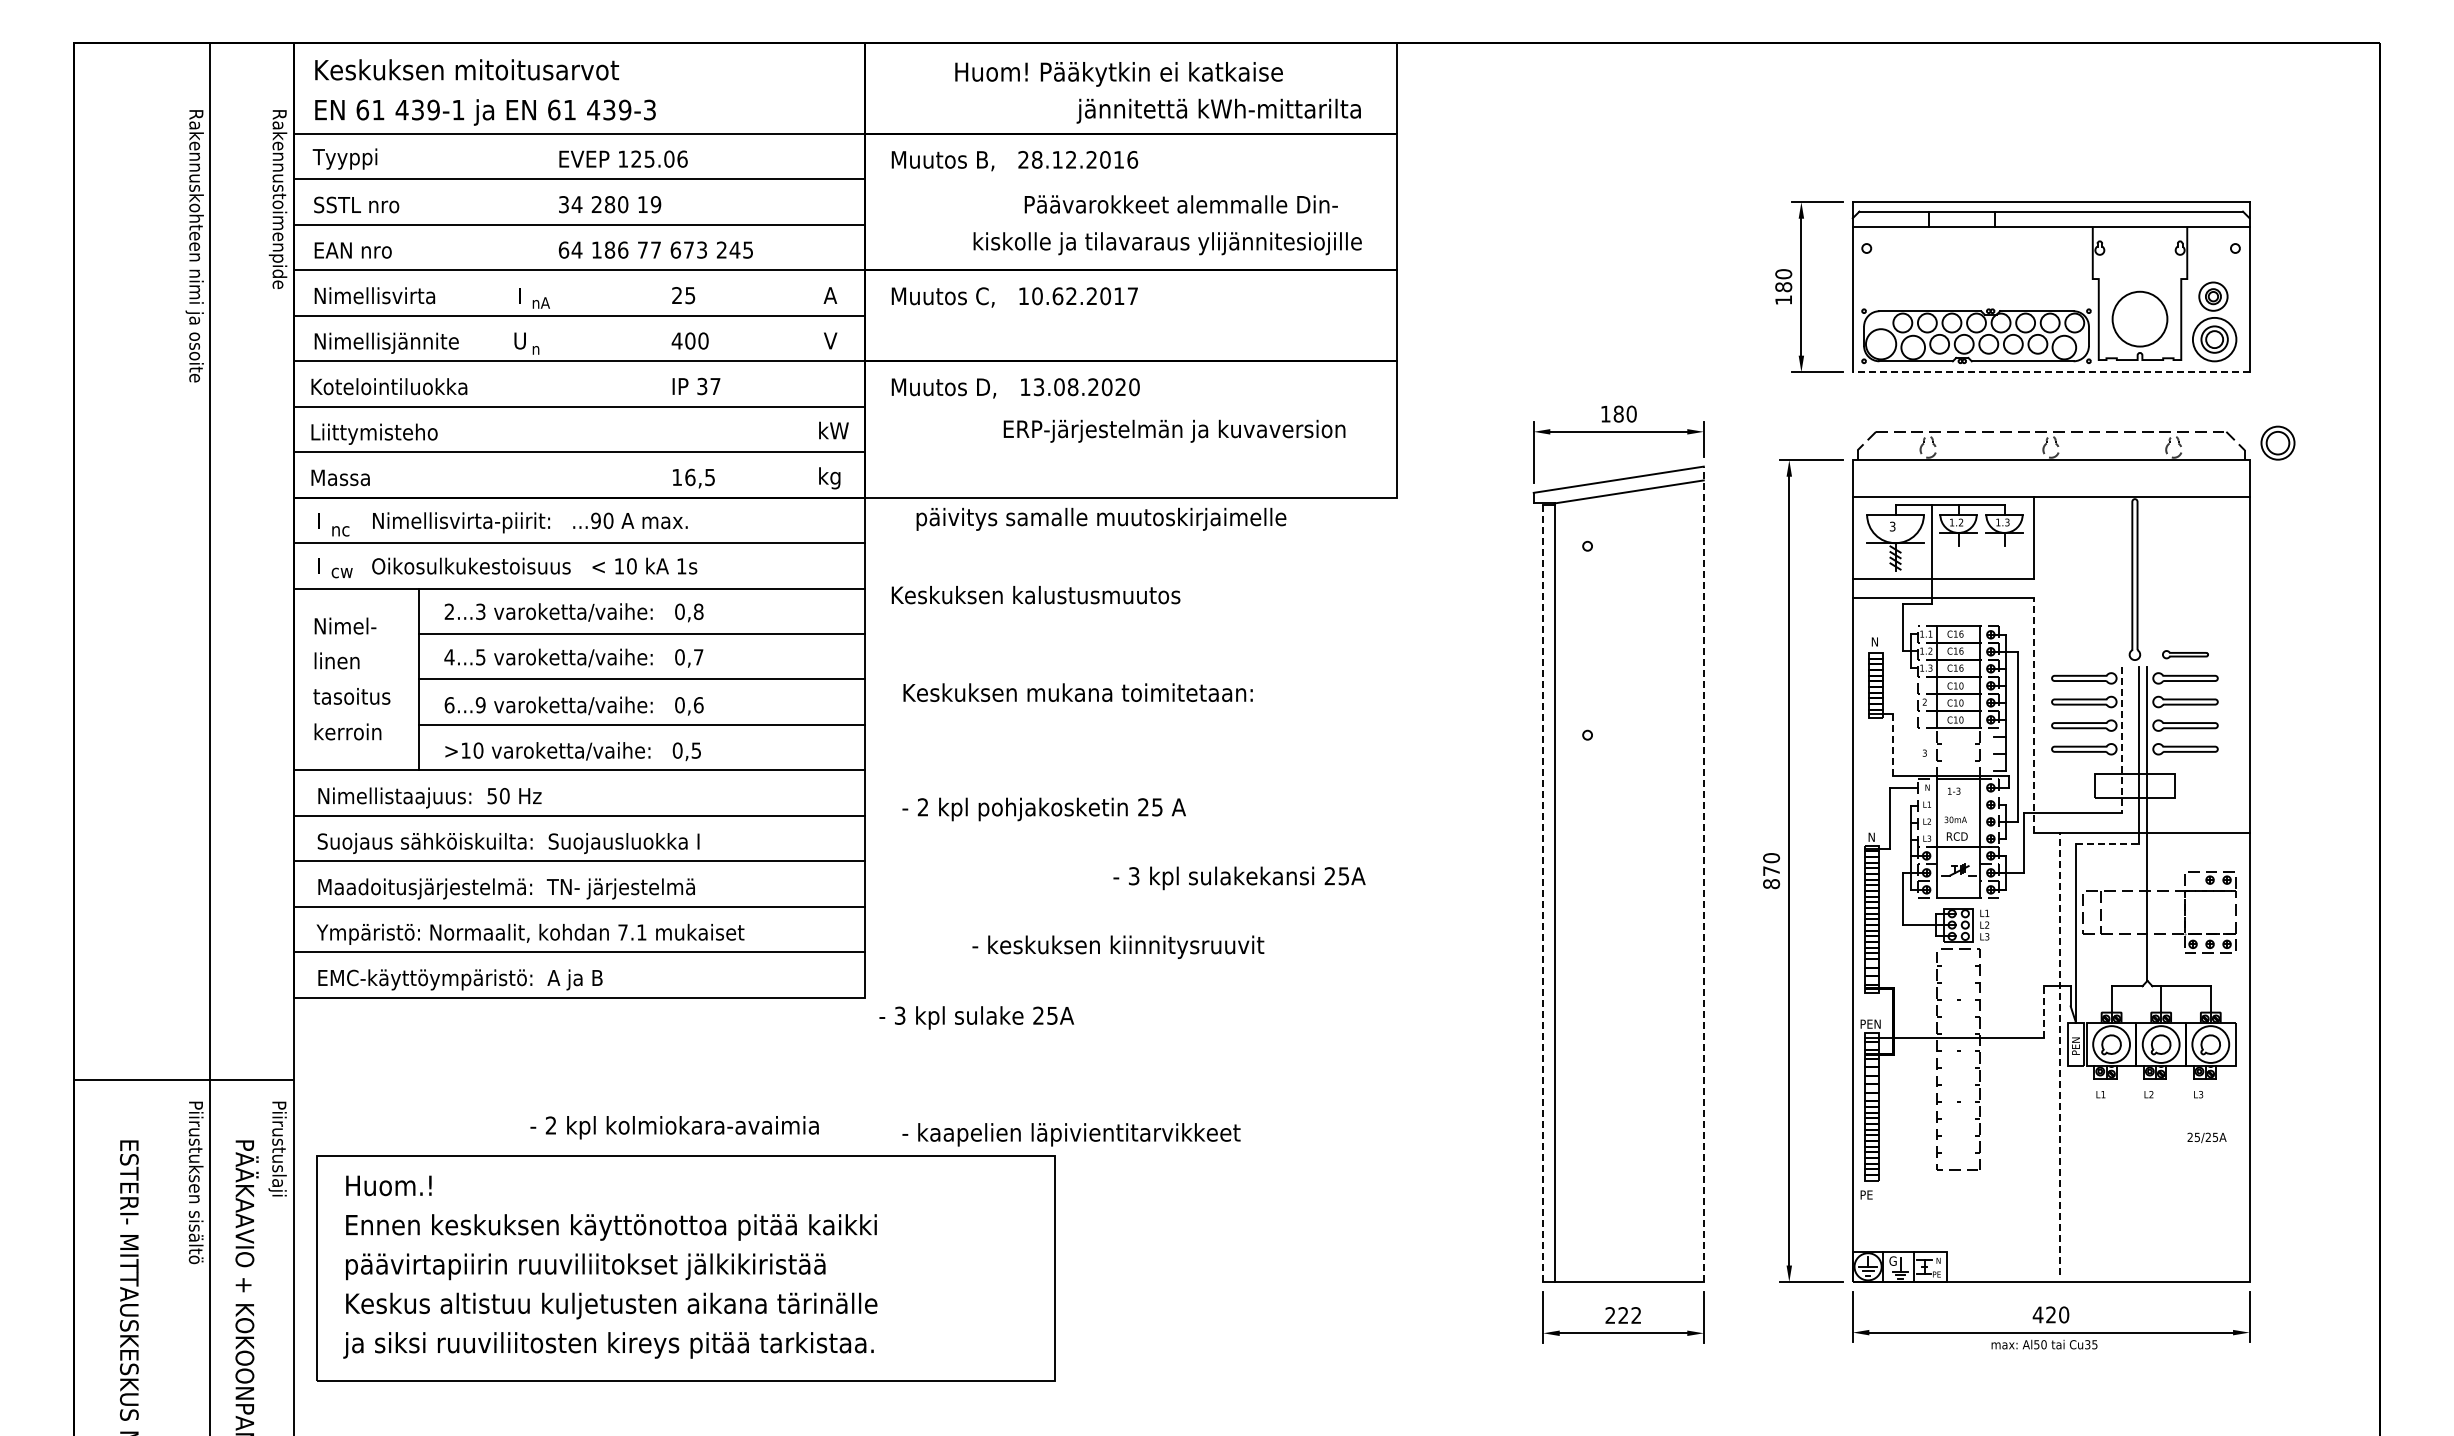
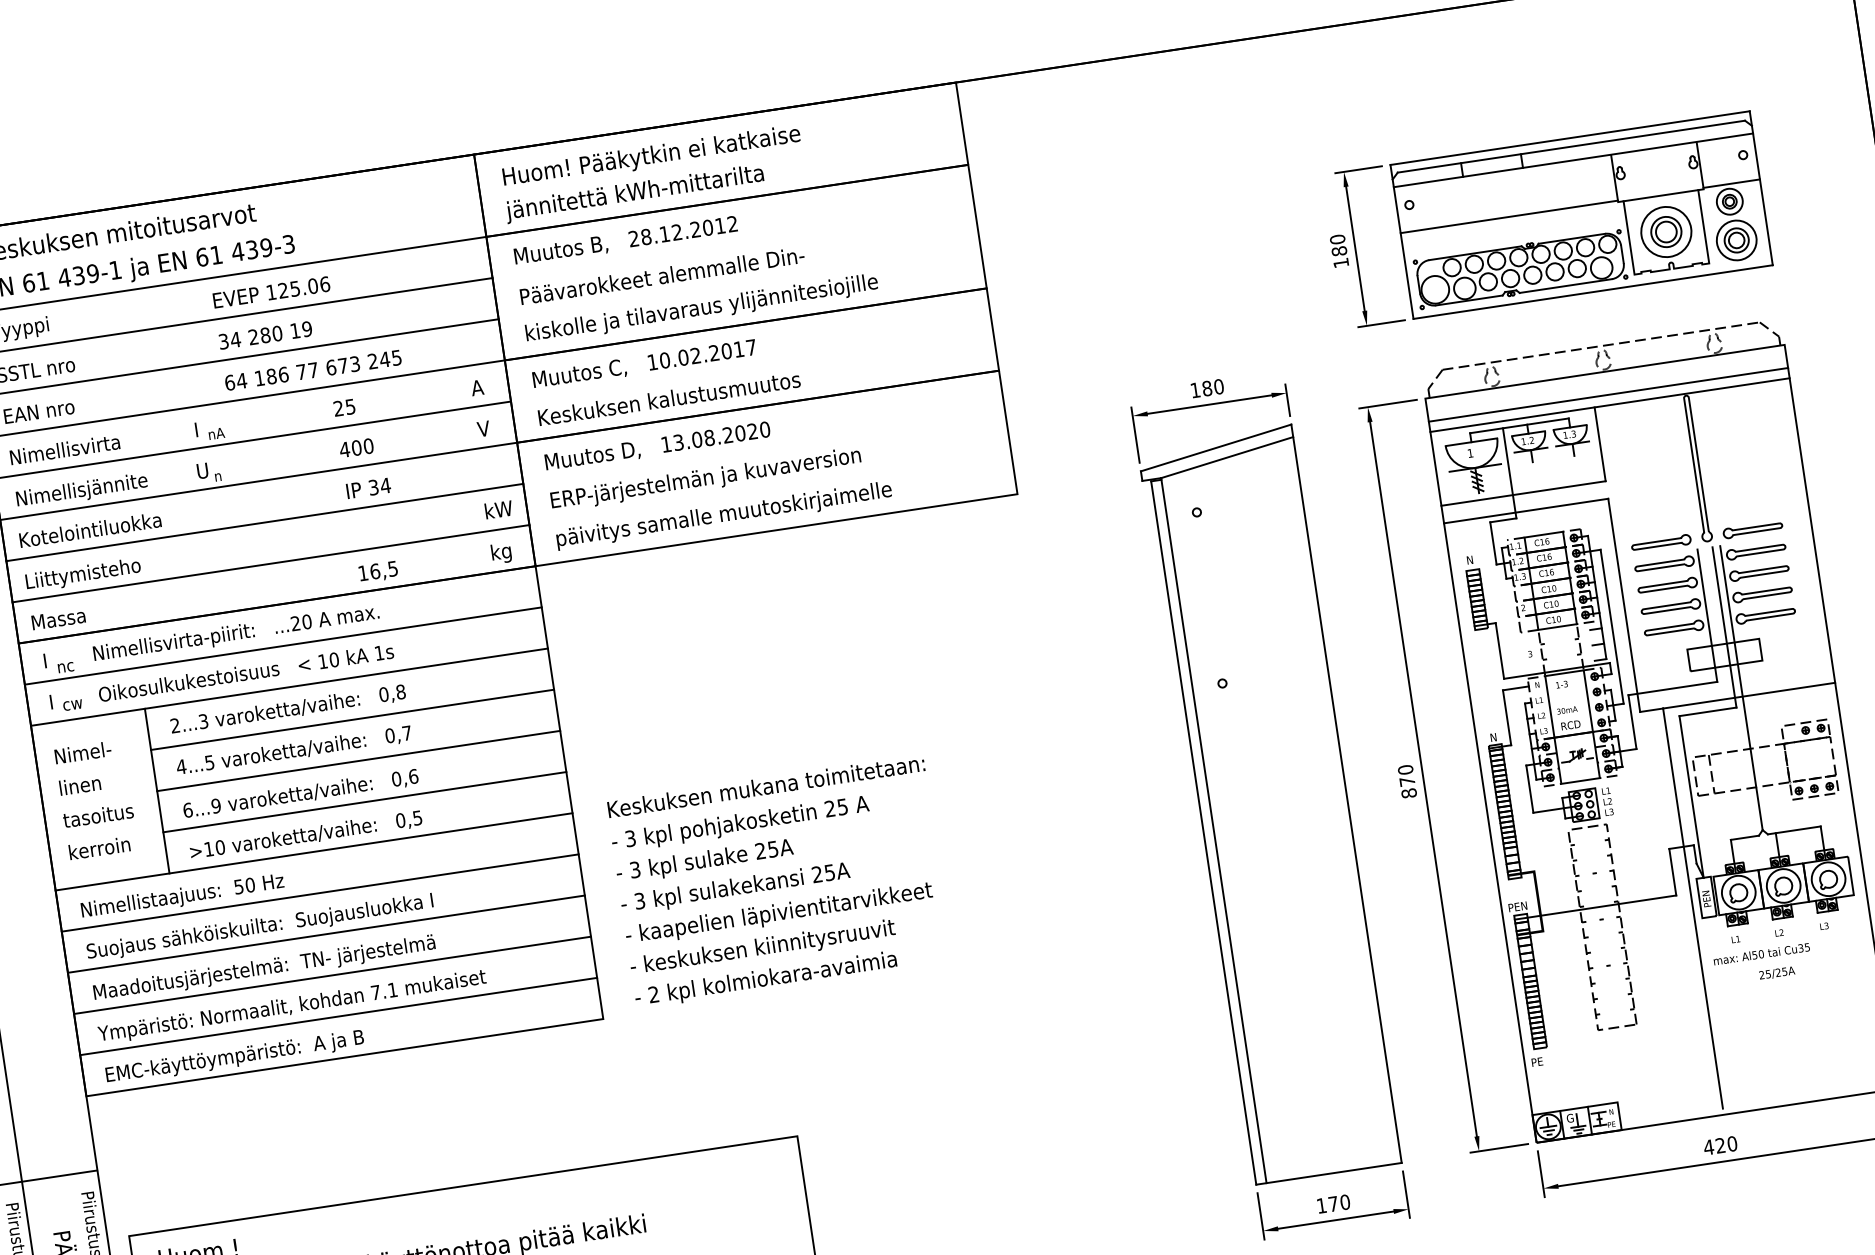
text: (1118, 74) -> (651, 157), moved
text: (1218, 110) -> (634, 193), moved
text: (1132, 159) -> (732, 223), 28.12.2016 -> 28.12.2012
text: (1180, 204) -> (661, 276), moved
text: (1167, 243) -> (701, 308), moved
line: (1972, 277) -> (1509, 216), added
line: (2218, 277) -> (1731, 183), added
line: (2139, 279) -> (1660, 196), added
text: (1057, 295) -> (683, 357), 10.62.2017 -> 10.02.2017
line: (2050, 372) -> (1592, 292), dashed -> solid
text: (715, 386) -> (385, 485), 37 -> 34
text: (1174, 430) -> (705, 478), moved
part: (2277, 442) -> (1665, 231), moved
line: (2050, 485) -> (1607, 394), added
text: (1101, 518) -> (724, 514), moved
text: (595, 520) -> (295, 623), ...90 -> ...20
text: (1892, 526) -> (1470, 453), 3 -> 1
text: (1035, 595) -> (668, 399), moved
part: (2084, 654) -> (1661, 543), added
part: (2185, 654) -> (1752, 529), size x1.43
text: (1077, 692) -> (765, 786), moved
line: (2034, 715) -> (1624, 605), dashed -> solid
line: (2122, 740) -> (1707, 615), dashed -> solid
line: (1892, 744) -> (1499, 650), dashed -> solid
text: (923, 807) -> (630, 838), 2 -> 3
line: (2108, 844) -> (1708, 711), dashed -> solid
line: (1703, 874) -> (1346, 793), dashed -> solid
text: (1239, 878) -> (735, 888), moved
line: (1543, 893) -> (1203, 832), dashed -> solid
text: (1118, 946) -> (762, 947), moved
line: (2043, 1011) -> (1672, 871), dashed -> solid
text: (976, 1017) -> (704, 861), moved
line: (2059, 1054) -> (1692, 908), dashed -> solid
text: (674, 1127) -> (765, 979), moved
text: (1071, 1134) -> (779, 913), moved
text: (2206, 1137) -> (1776, 973), moved
text: (1623, 1315) -> (1333, 1204), 222 -> 170
text: (2044, 1344) -> (1761, 953), moved

